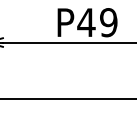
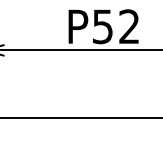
text: (97, 22) -> (115, 26), P49 -> P52

